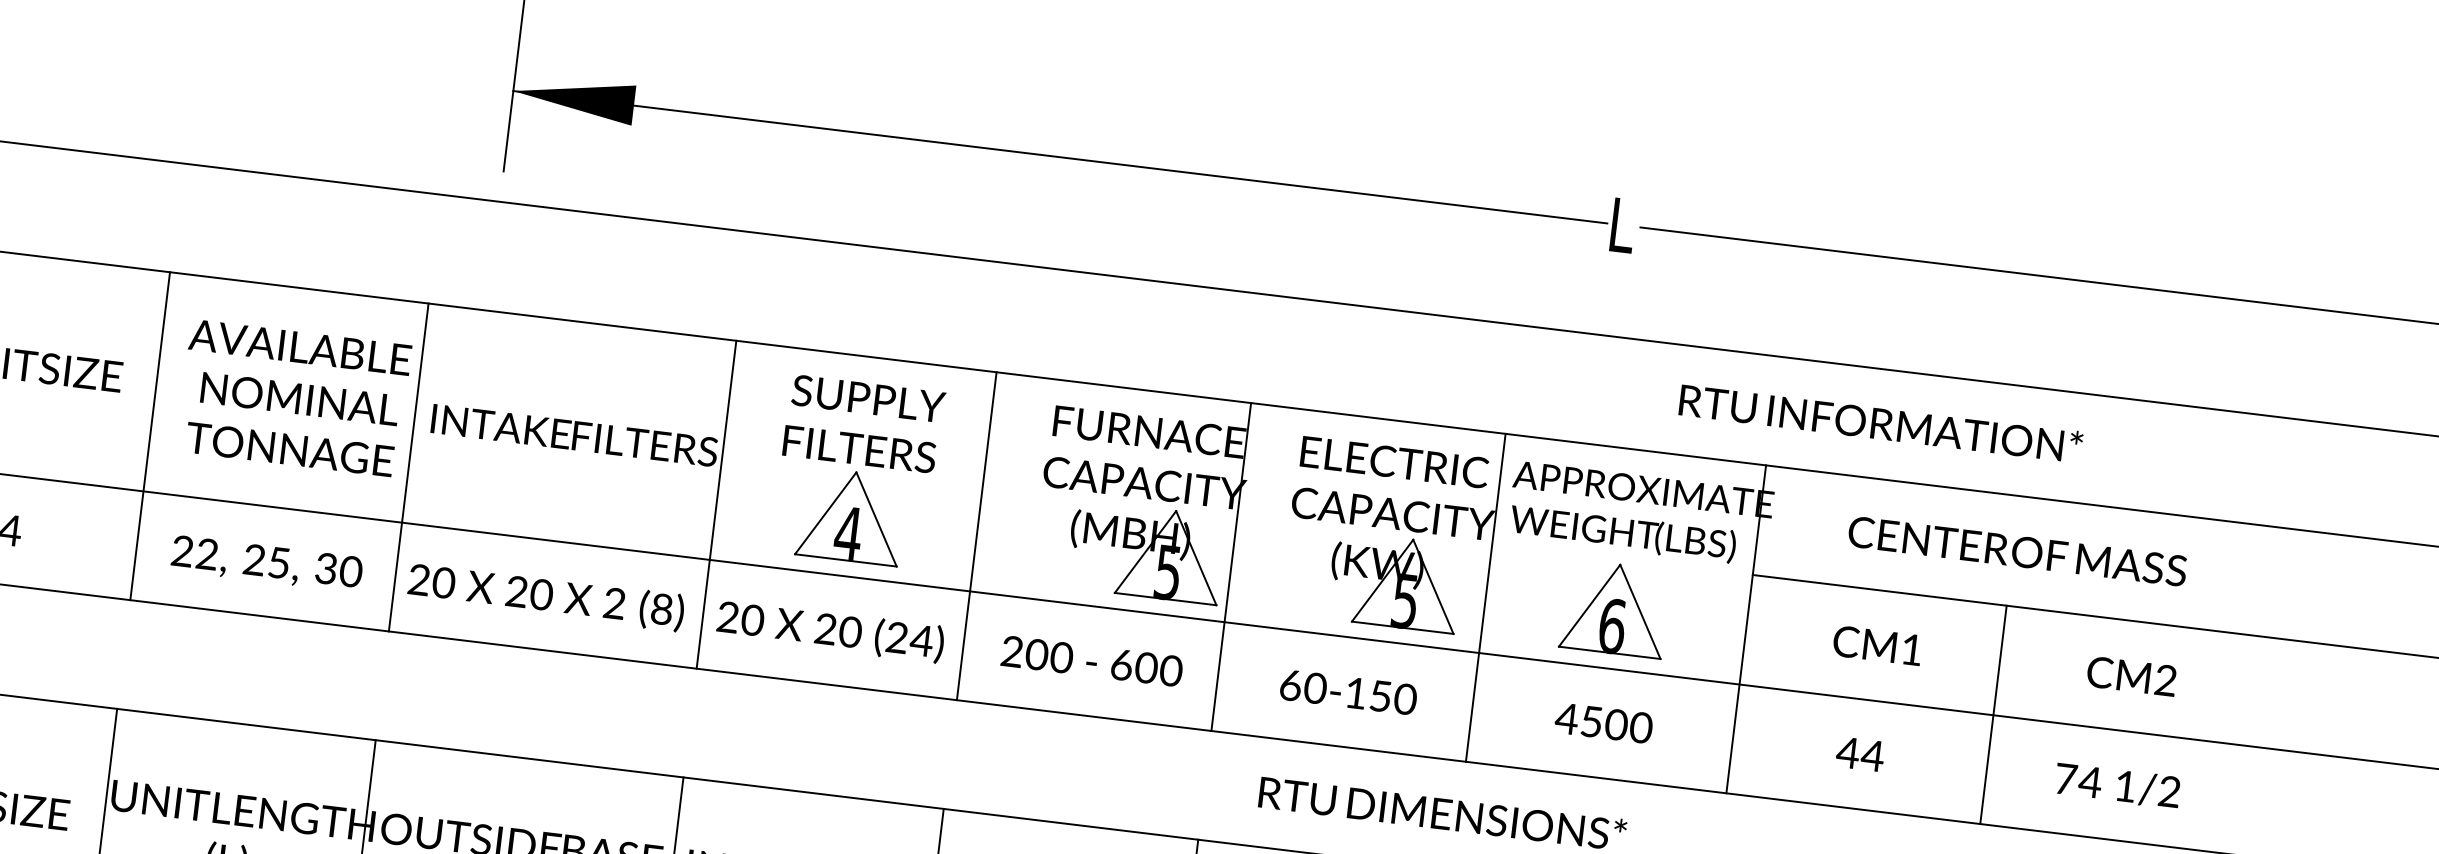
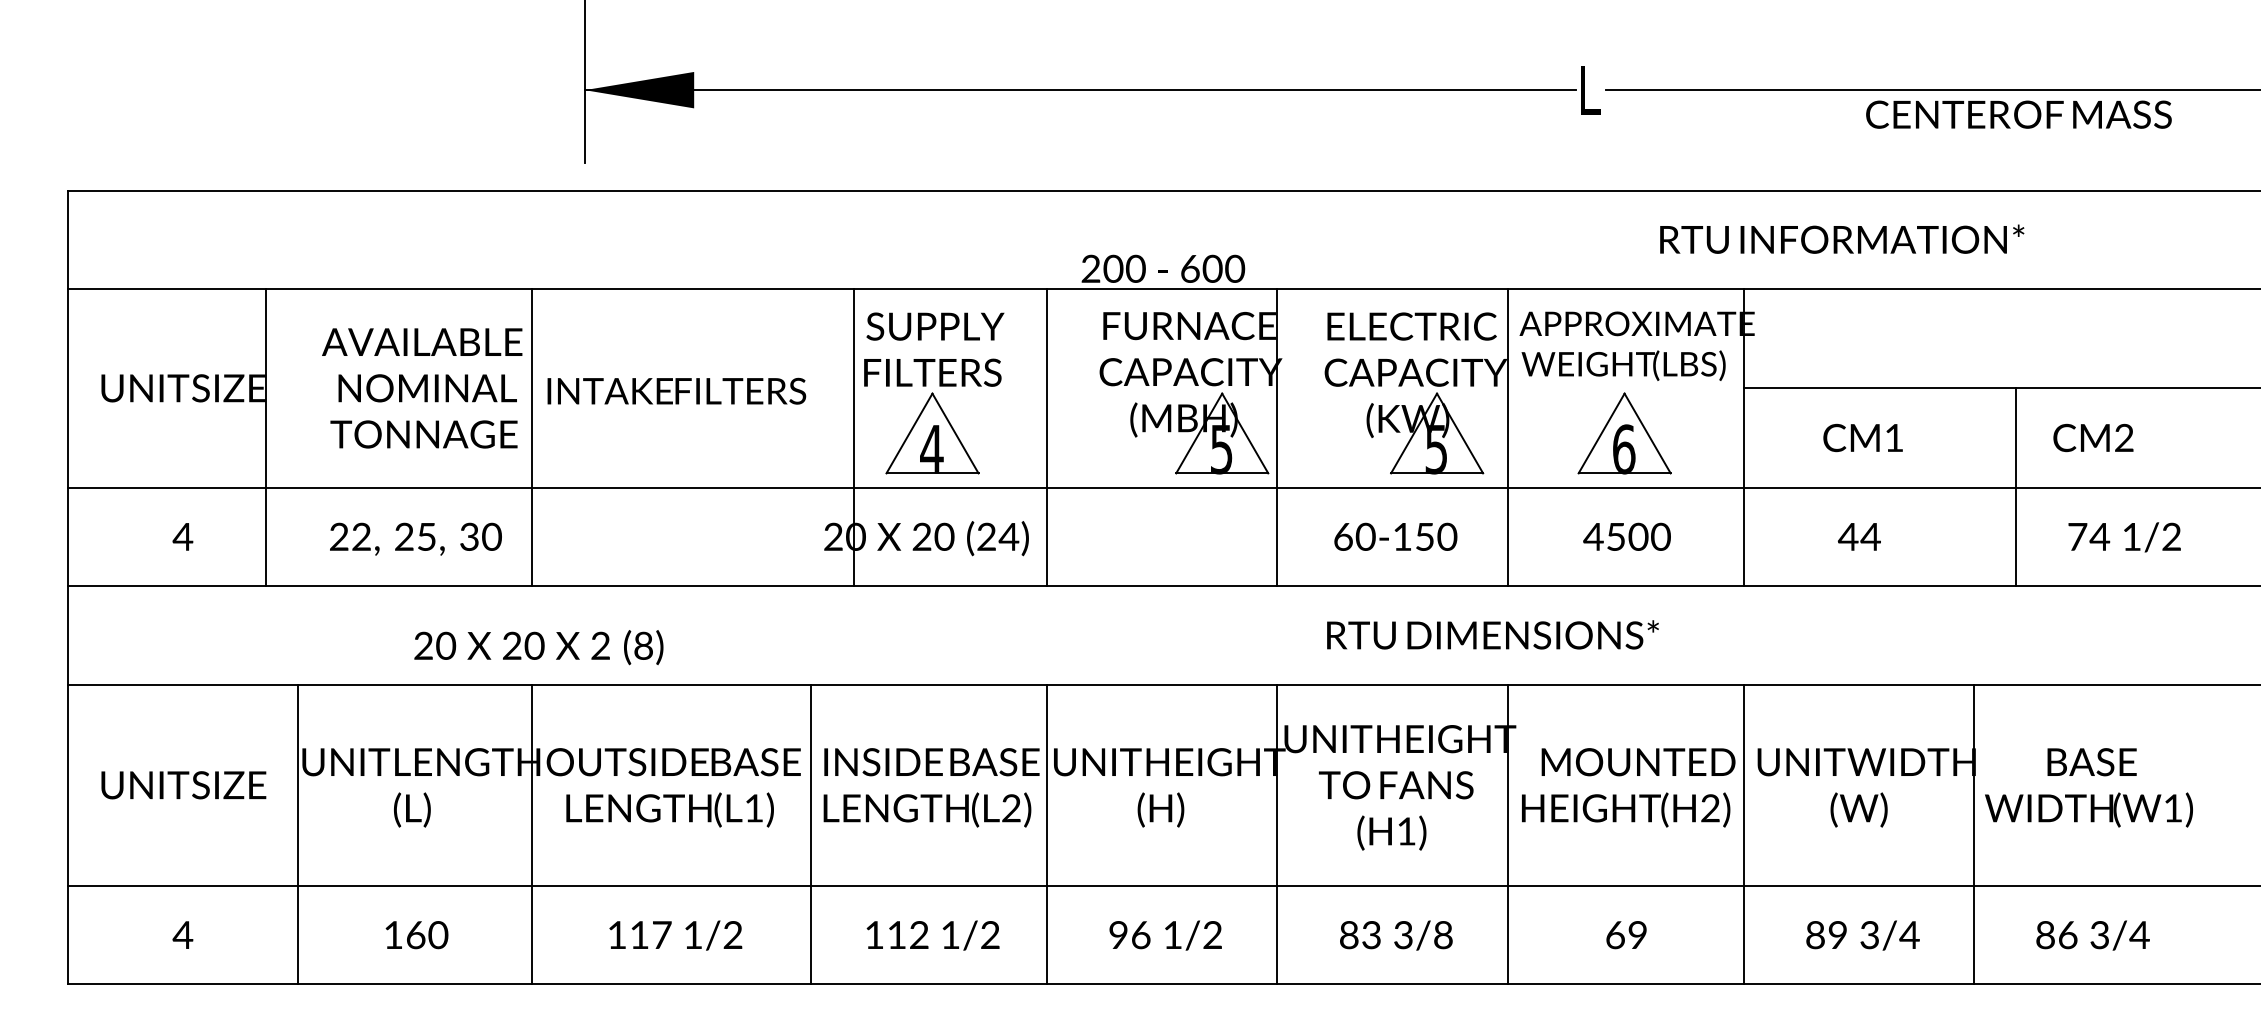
line: (149, 436) -> (265, 437), moved
line: (715, 504) -> (853, 437), moved
text: (2017, 551) -> (2018, 114), moved
text: (545, 597) -> (538, 647), moved
text: (1092, 660) -> (1163, 268), moved
line: (1993, 715) -> (2016, 487), moved
text: (2117, 786) -> (2124, 537), moved

